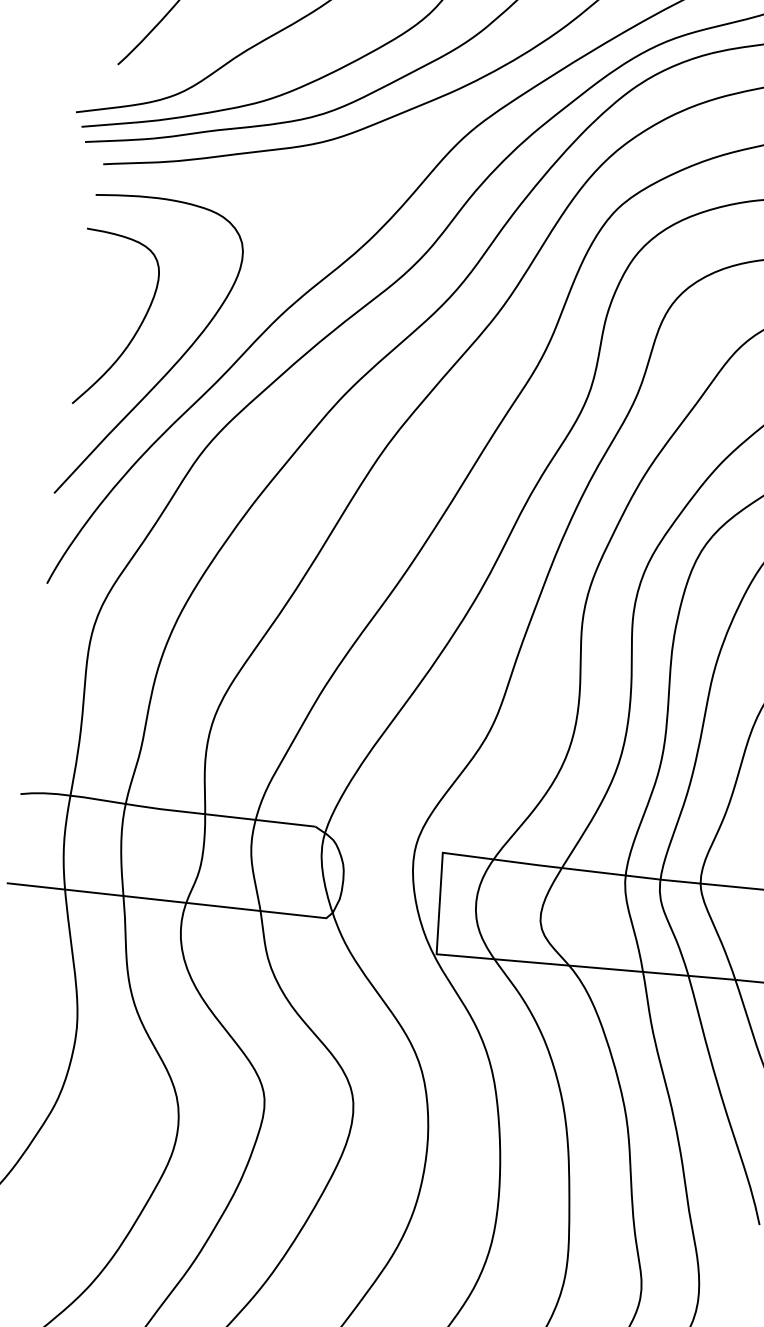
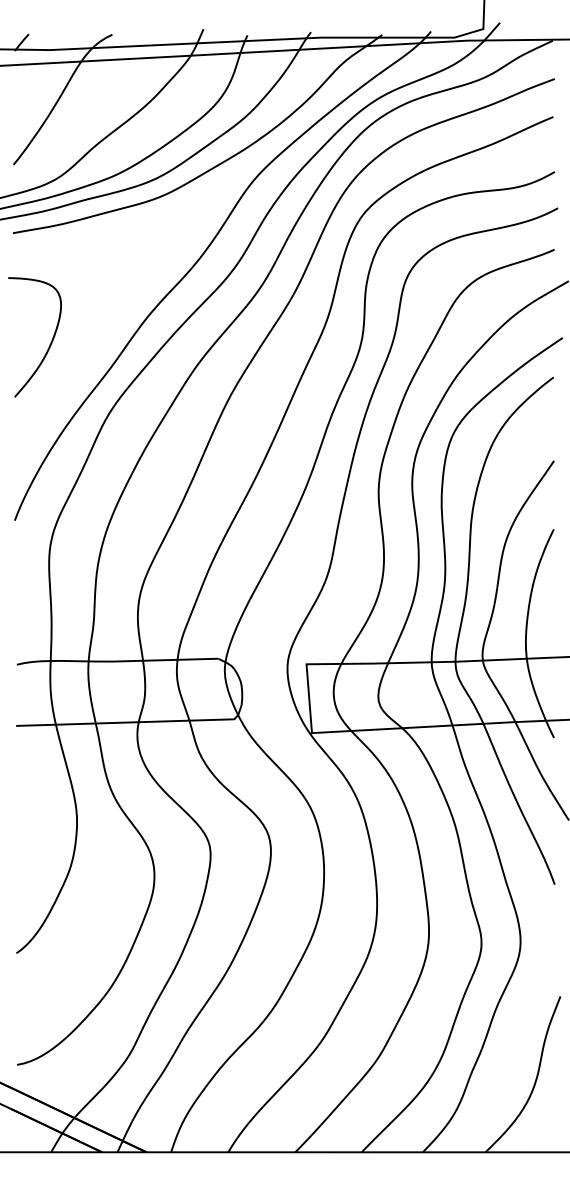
curve: (168, 368) -> (76, 364), removed

